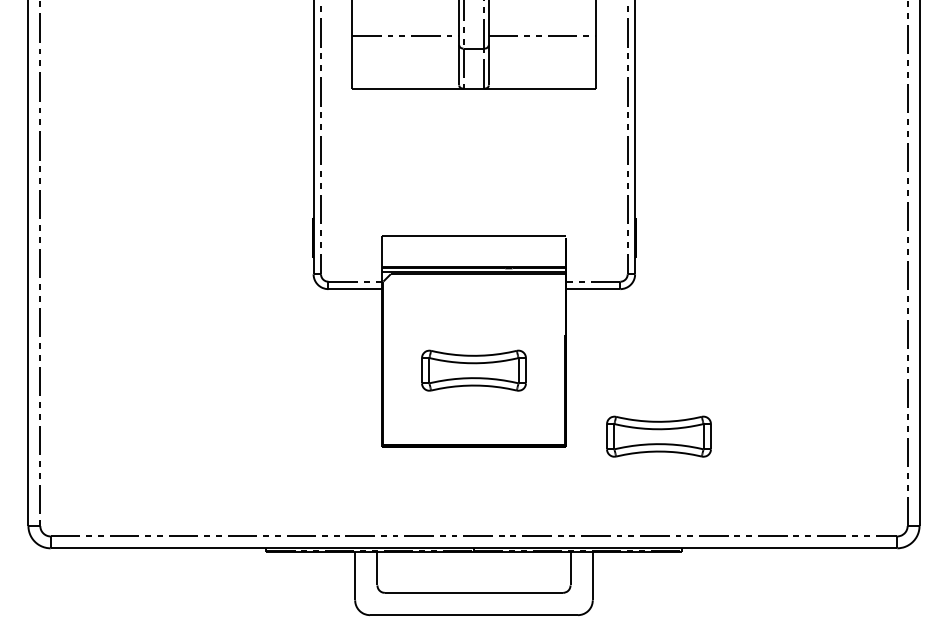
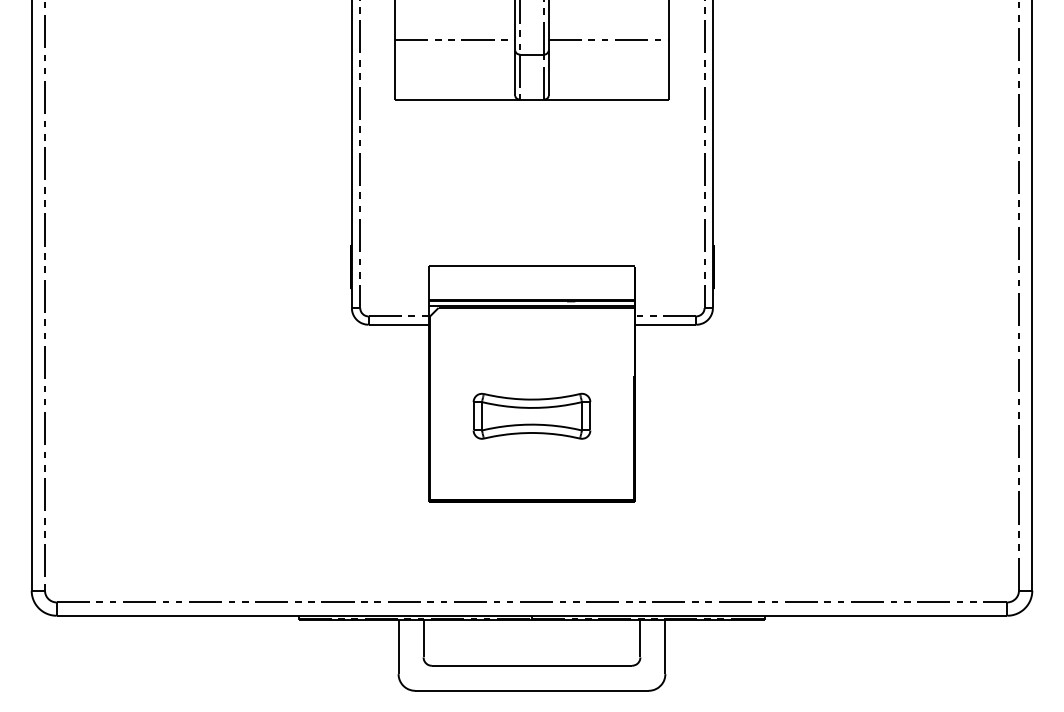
part: (658, 436) -> (739, 490), removed

